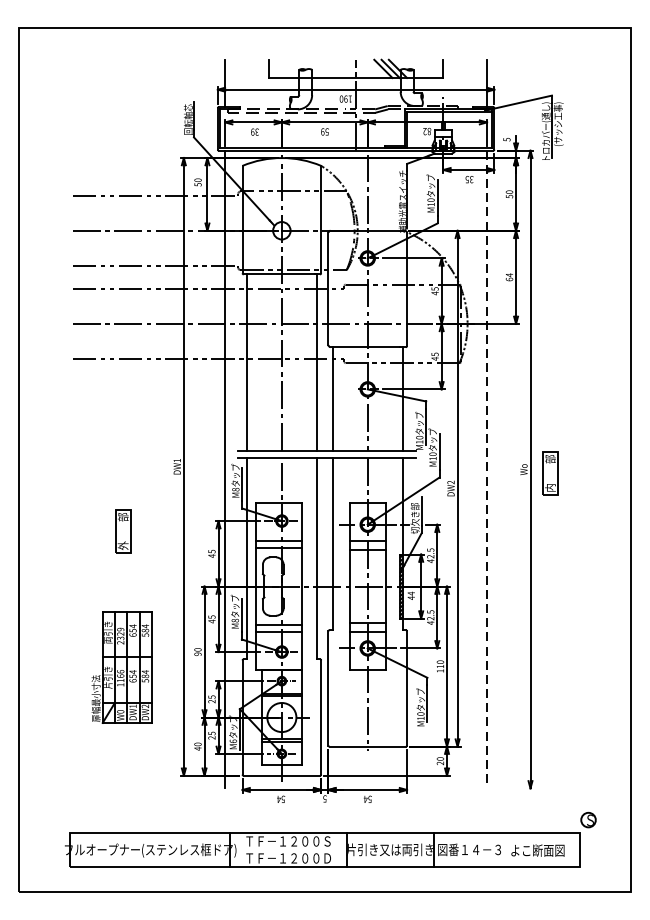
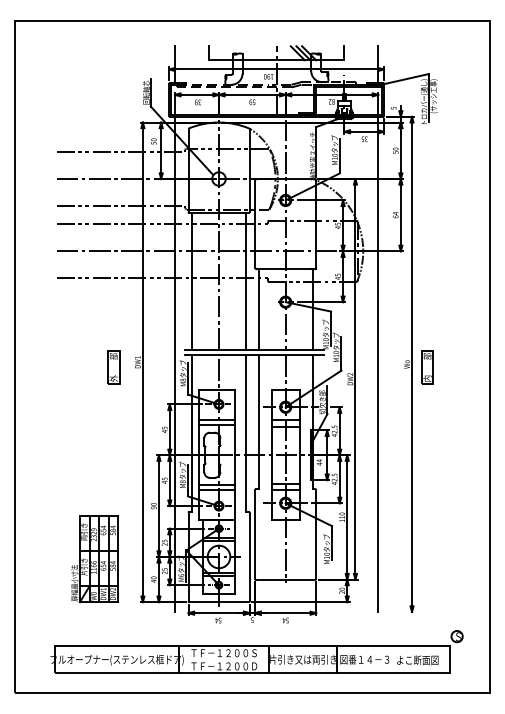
line: (487, 469) -> (378, 364), dashed -> solid
part: (122, 531) -> (113, 367), moved
part: (121, 667) -> (94, 559), moved

